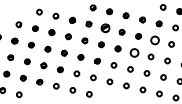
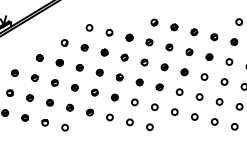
part: (105, 28) -> (169, 47), size x0.62
circle: (155, 40) -> (229, 61), size x0.62
circle: (134, 52) -> (204, 76), size x0.62

